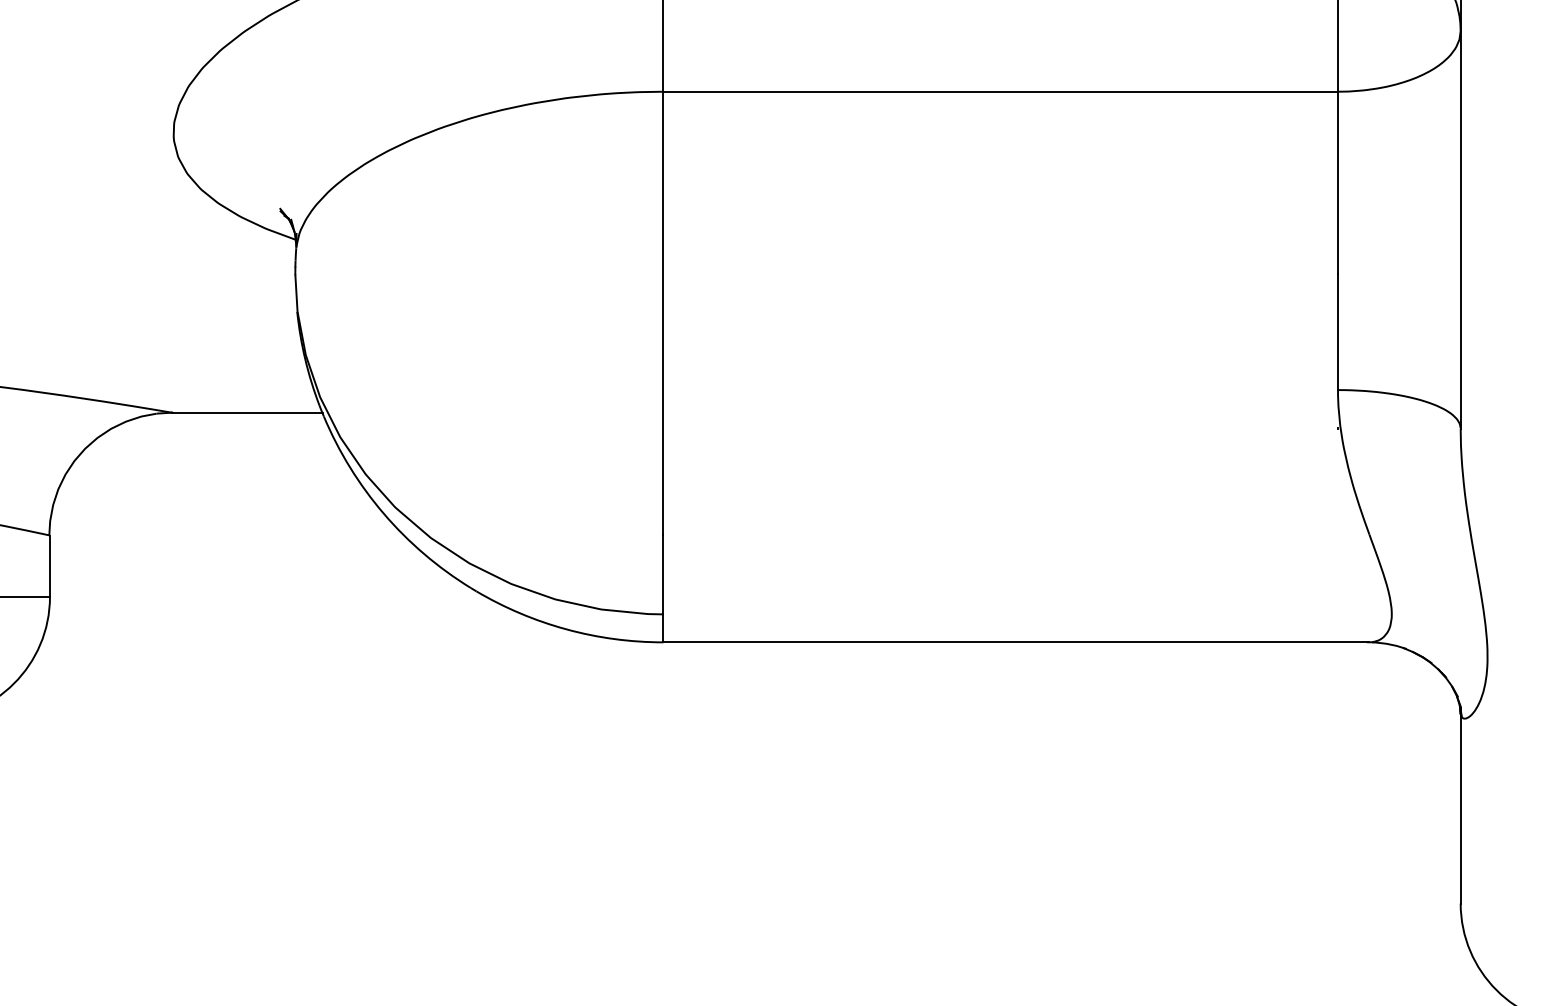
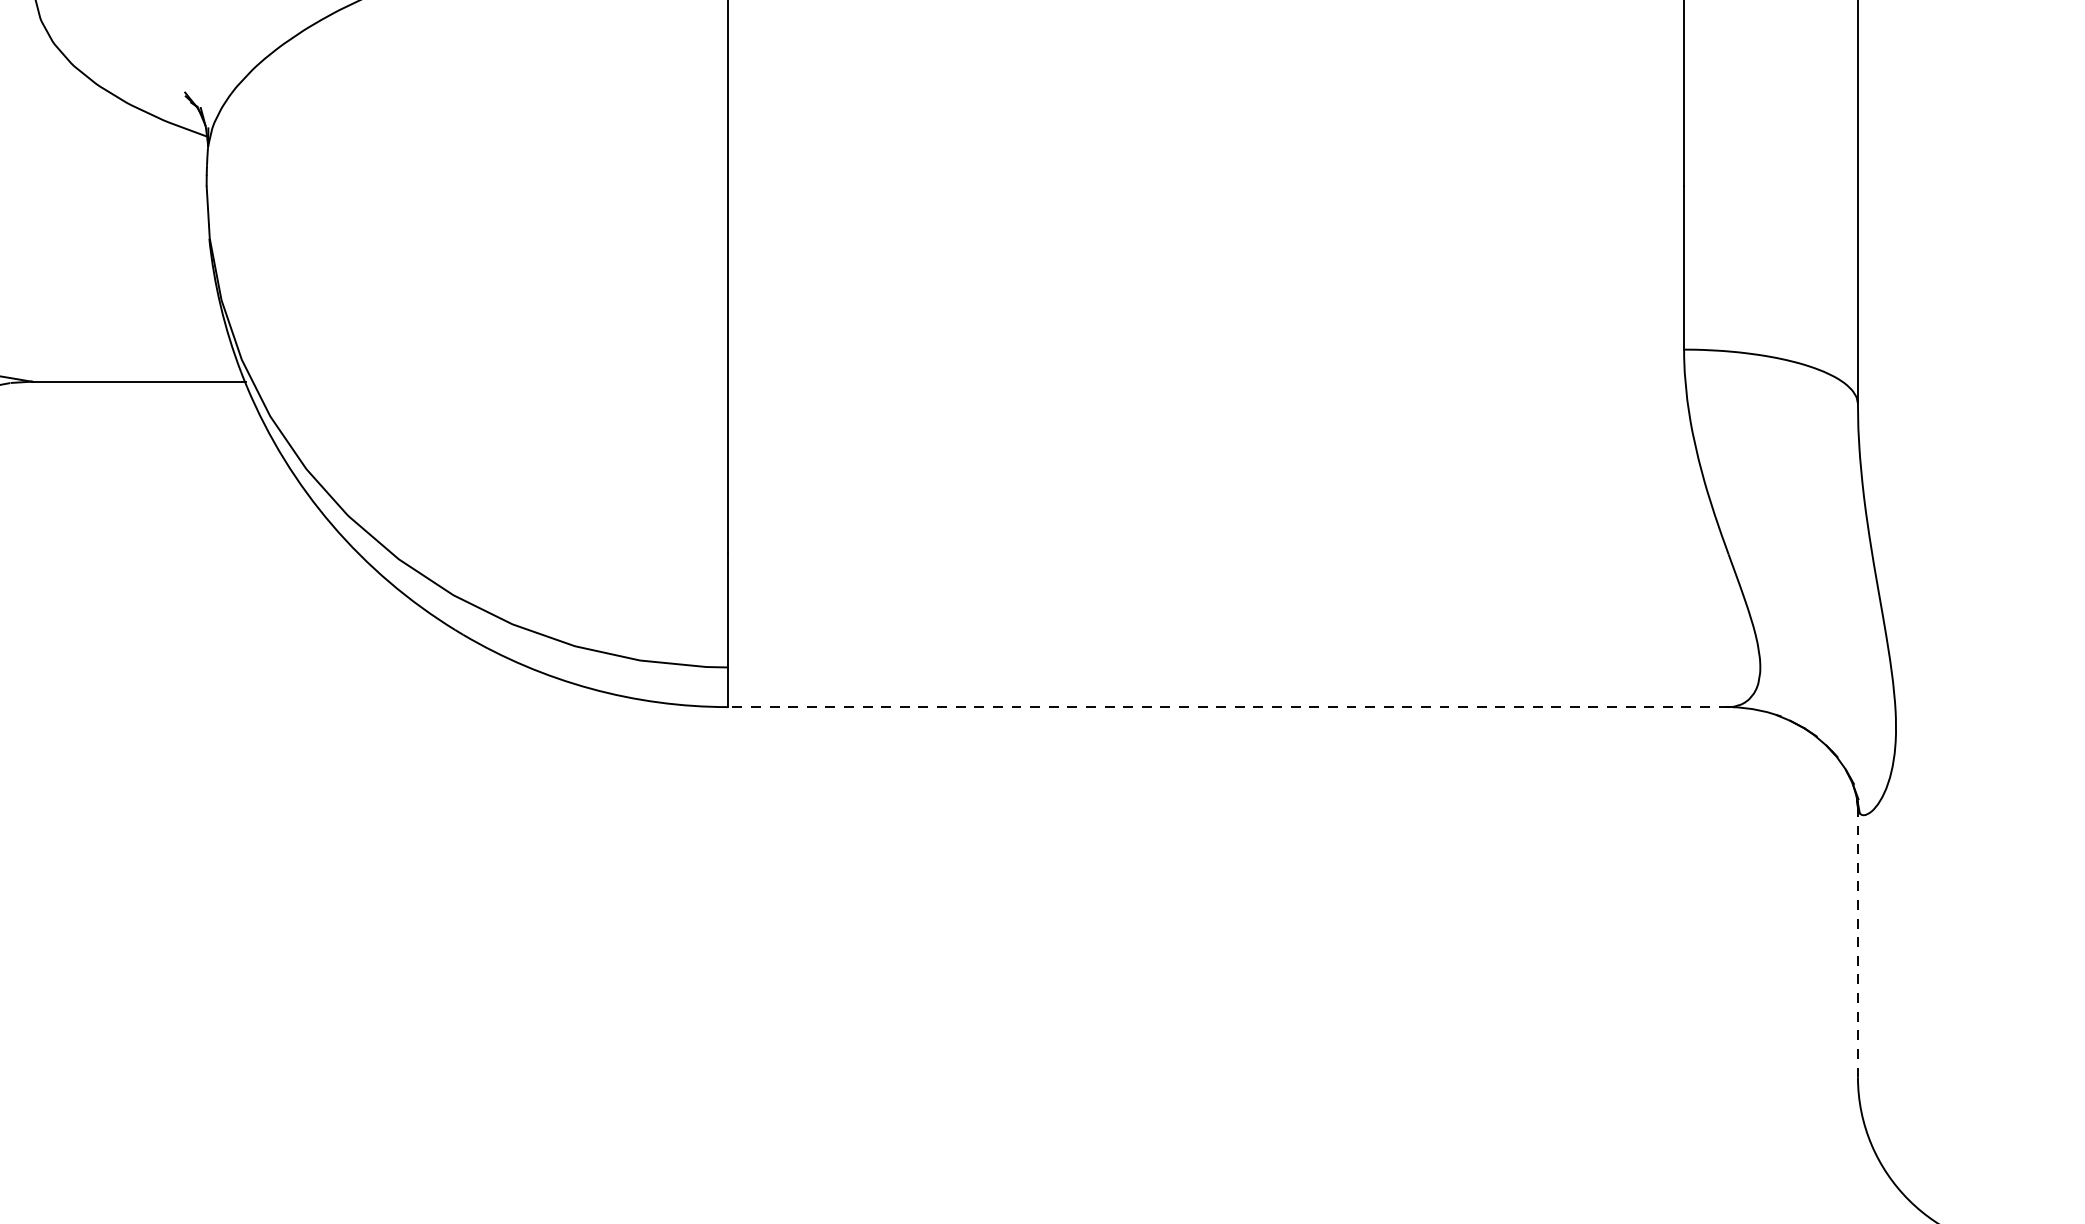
line: (1015, 642) -> (1227, 707), solid -> dashed
line: (1460, 808) -> (1857, 942), solid -> dashed

